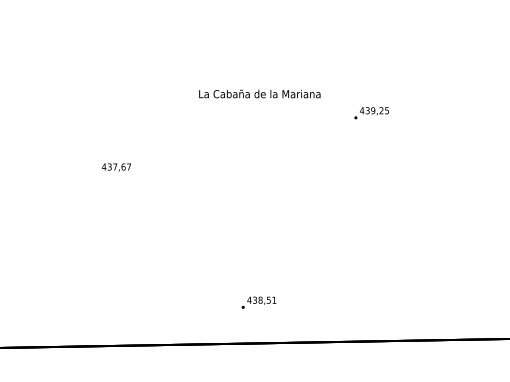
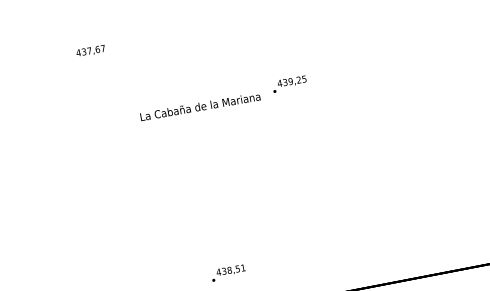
text: (259, 93) -> (199, 106), moved
text: (371, 113) -> (289, 84), moved
text: (116, 167) -> (90, 51), moved

